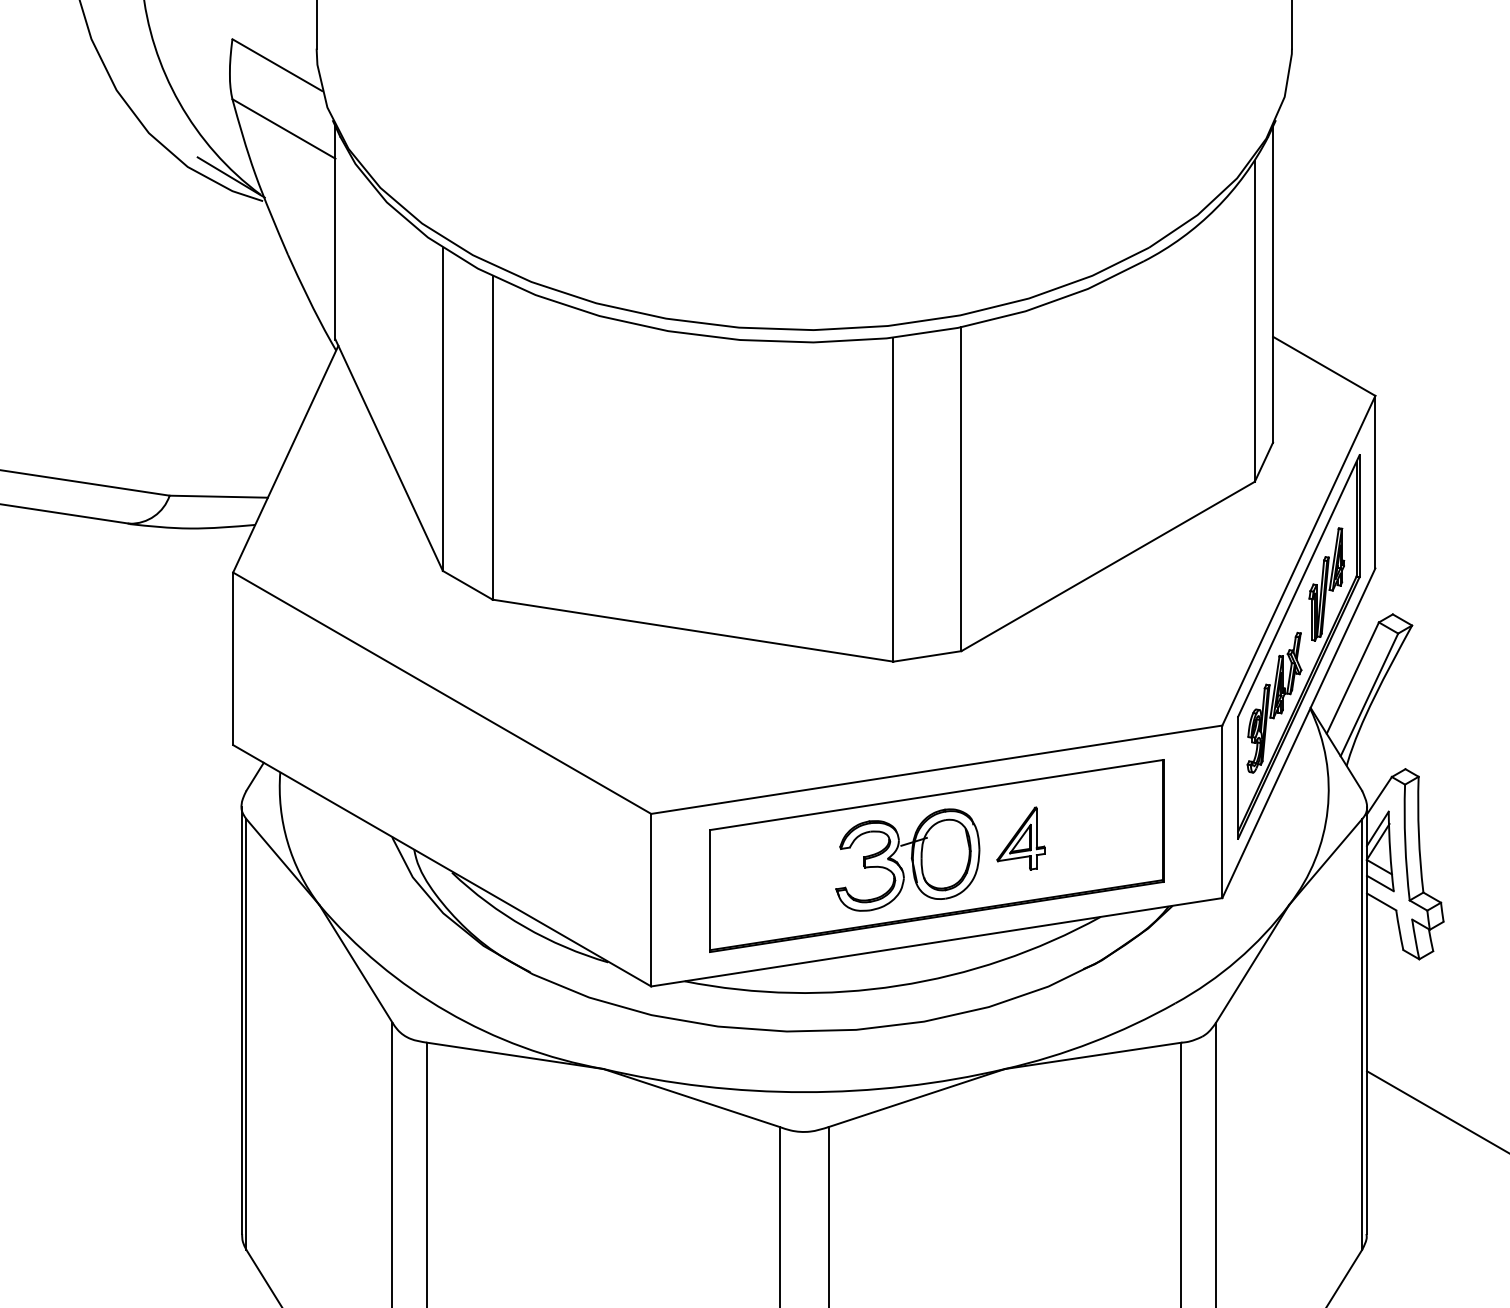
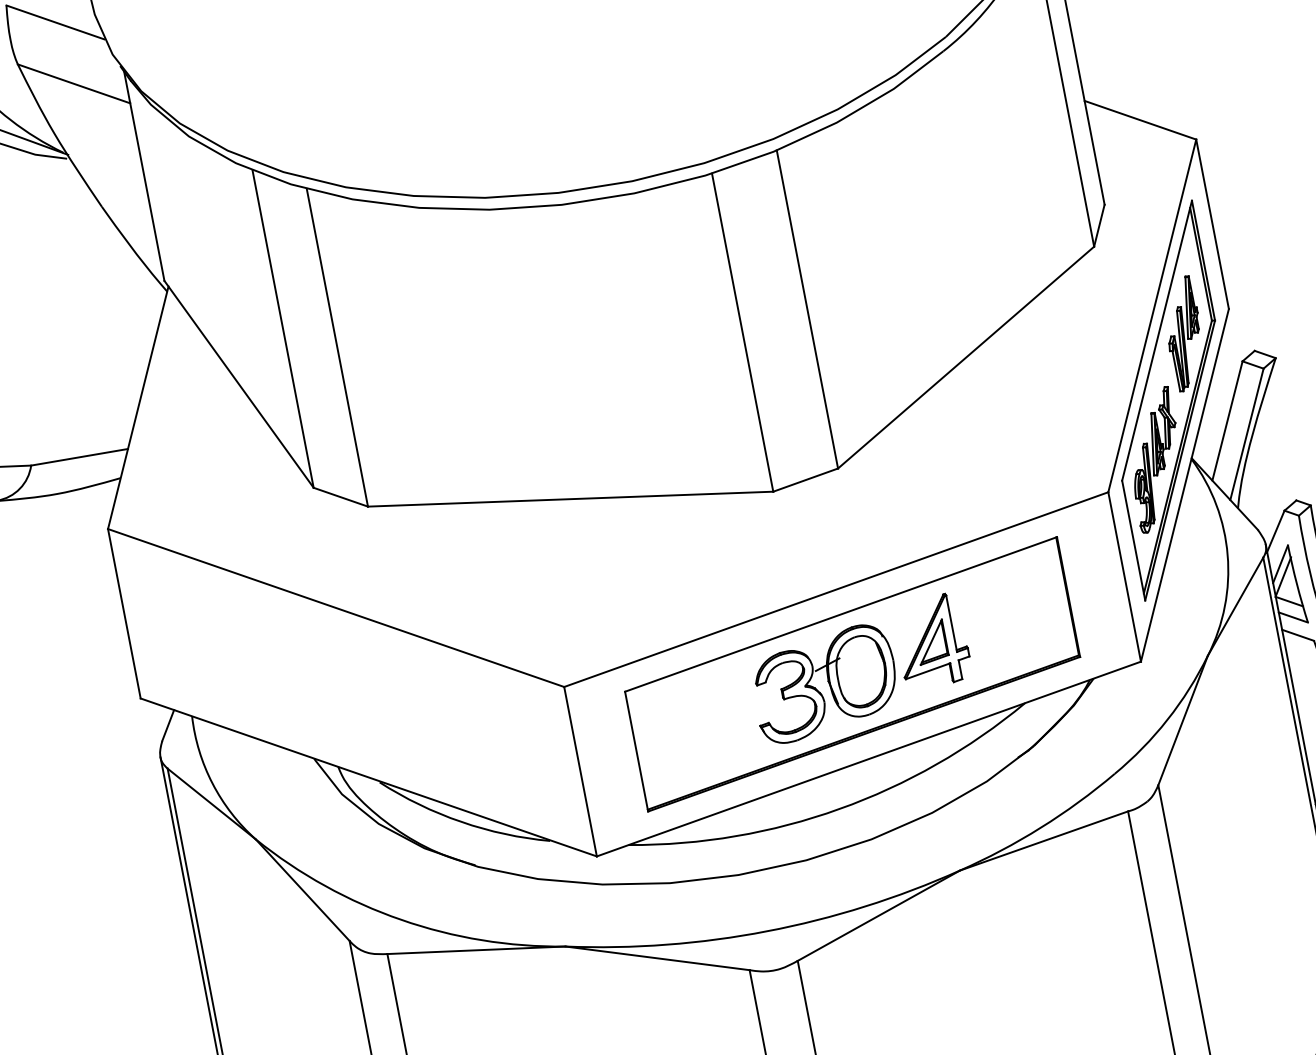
part: (1020, 838) -> (931, 641), size x1.43

